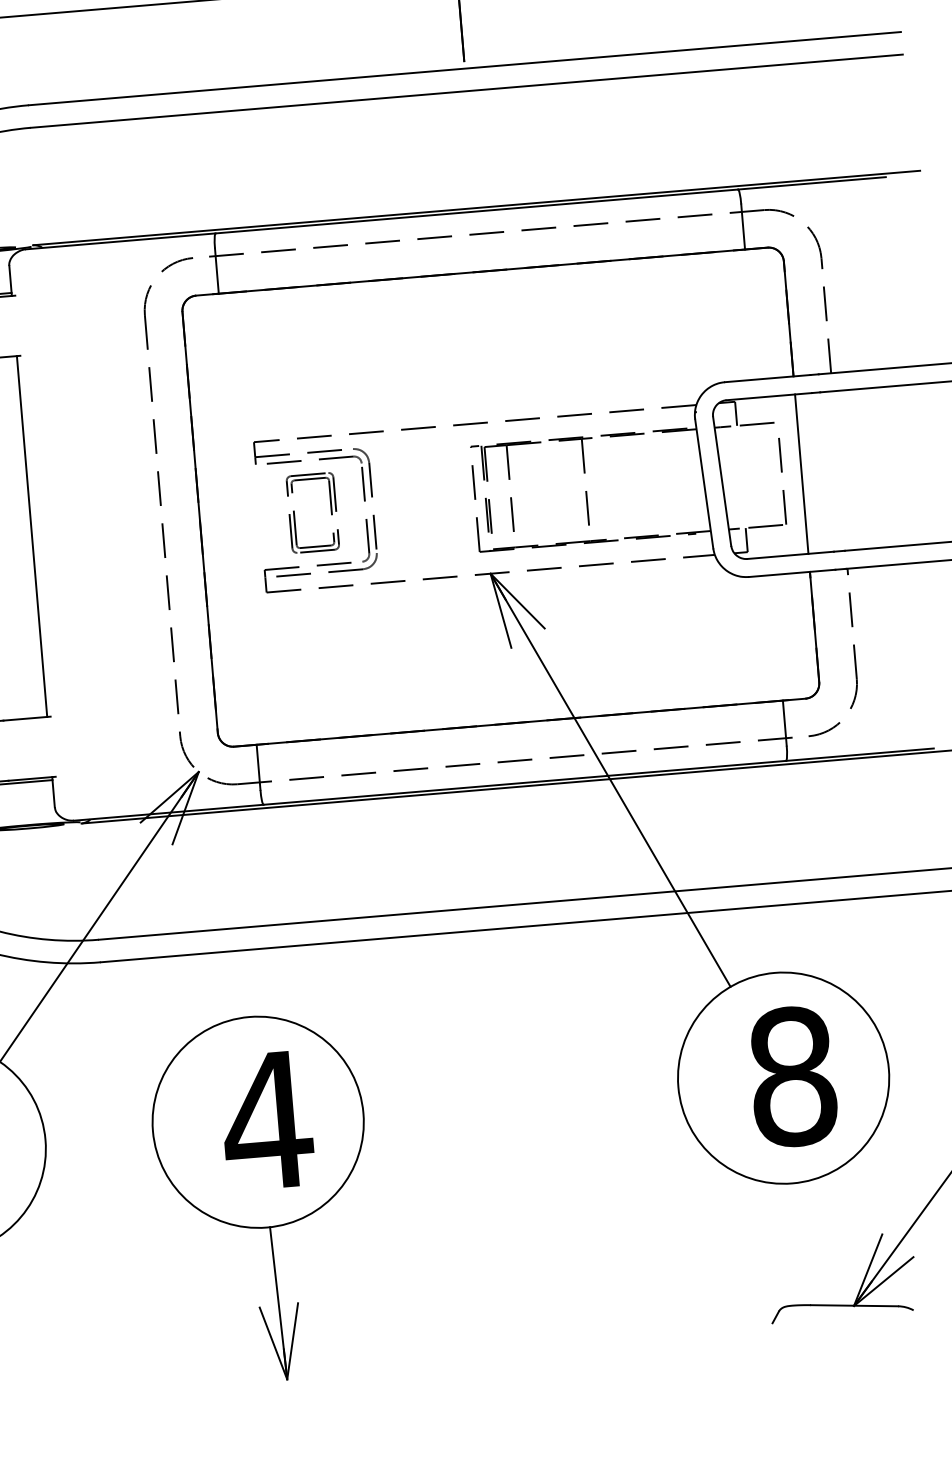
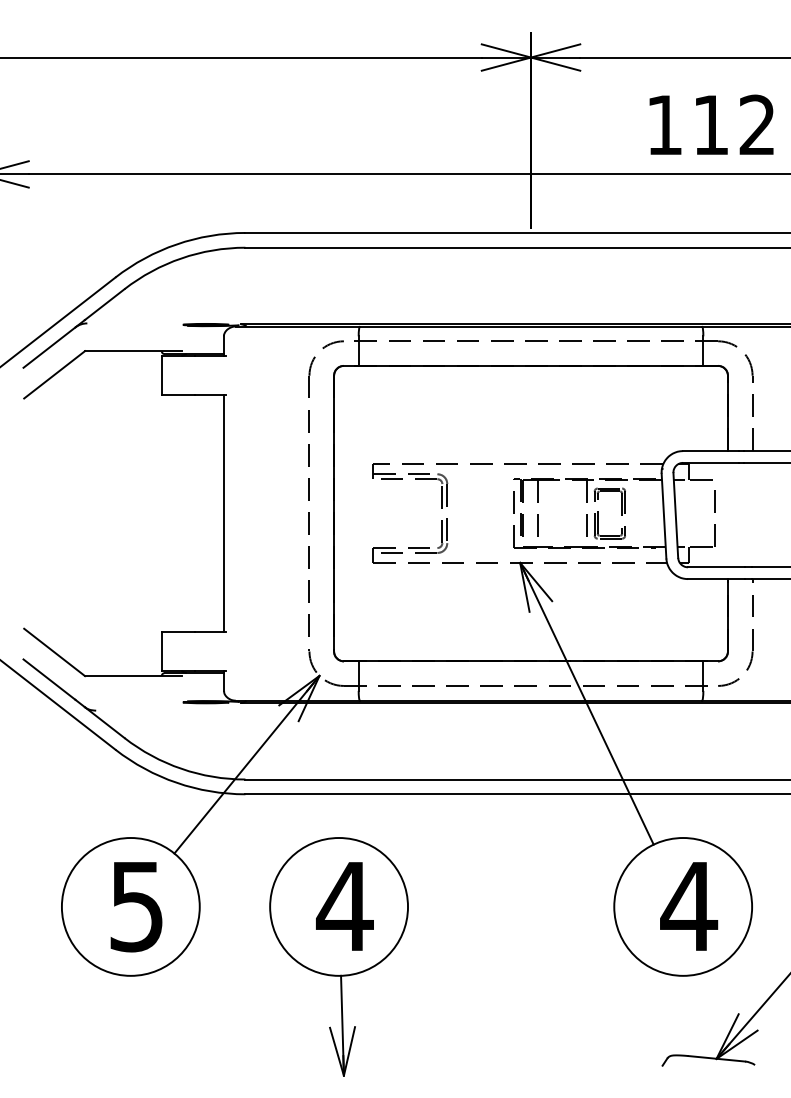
line: (800, 473) -> (727, 514), removed
part: (295, 514) -> (598, 513), moved
text: (793, 1076) -> (689, 906), 8 -> 4

